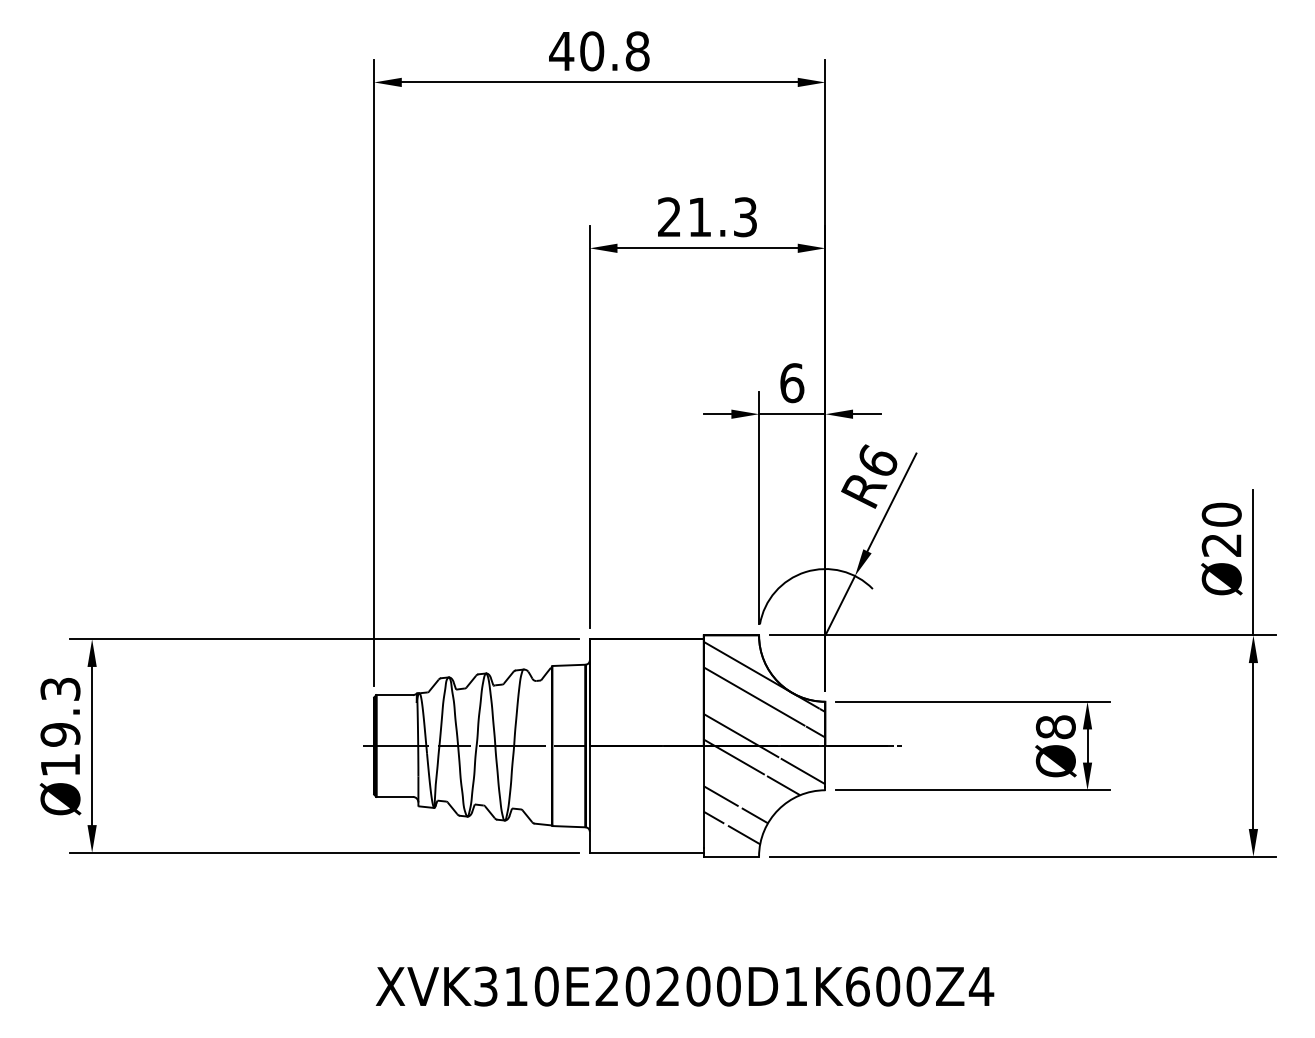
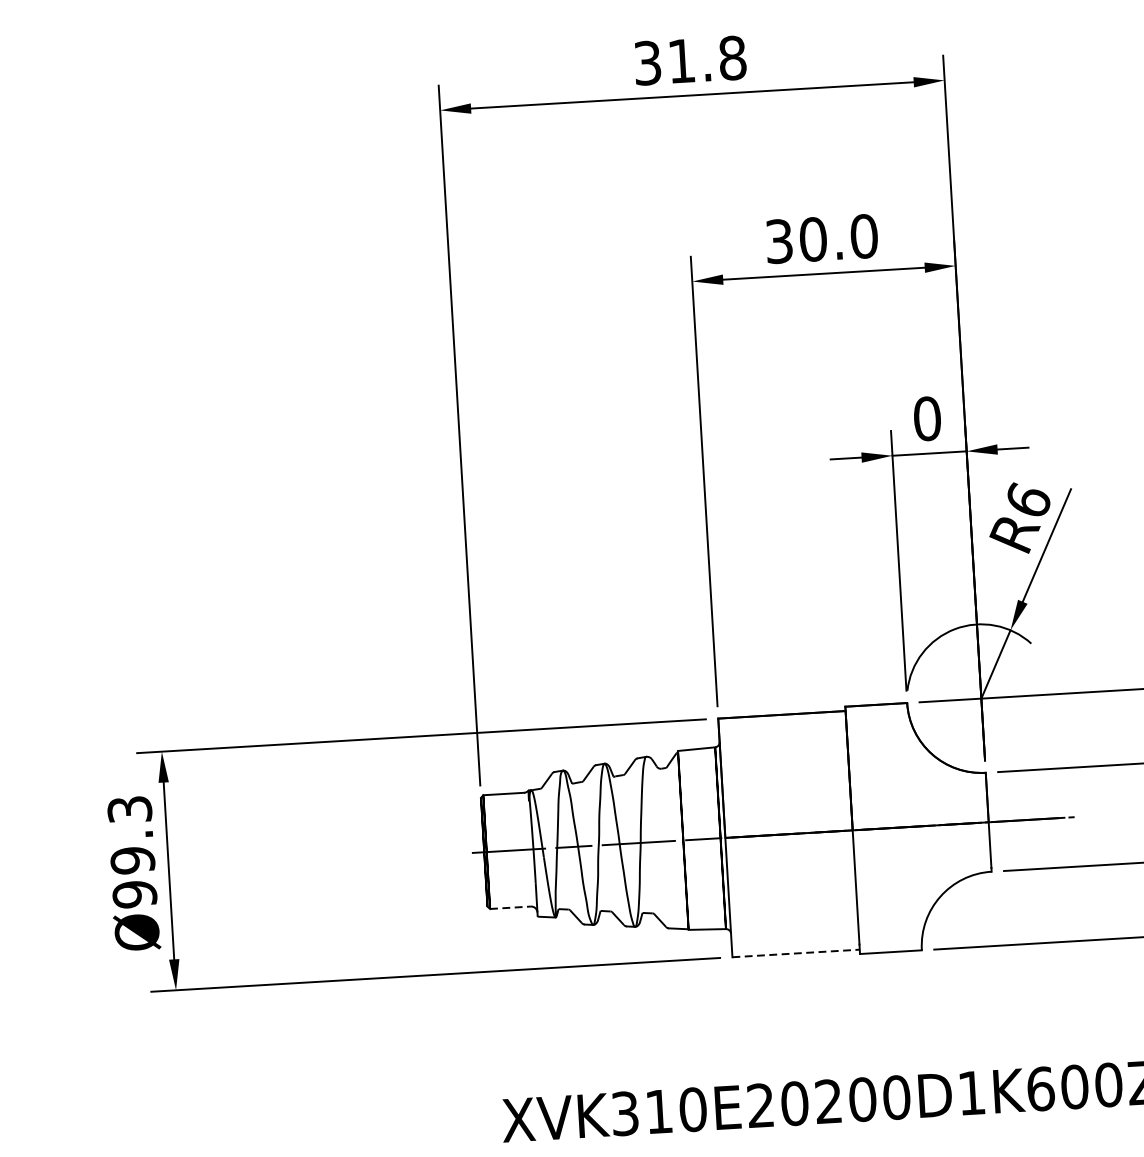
text: (576, 51) -> (664, 62), 40.8 -> 31.8
text: (707, 217) -> (821, 239), 21.3 -> 30.0
text: (792, 382) -> (927, 418), 6 -> 0
hatch: (764, 742) -> (920, 822), removed
text: (60, 765) -> (134, 894), Ø19.3 -> Ø99.3
line: (395, 796) -> (511, 907), solid -> dashed
line: (646, 852) -> (795, 953), solid -> dashed

